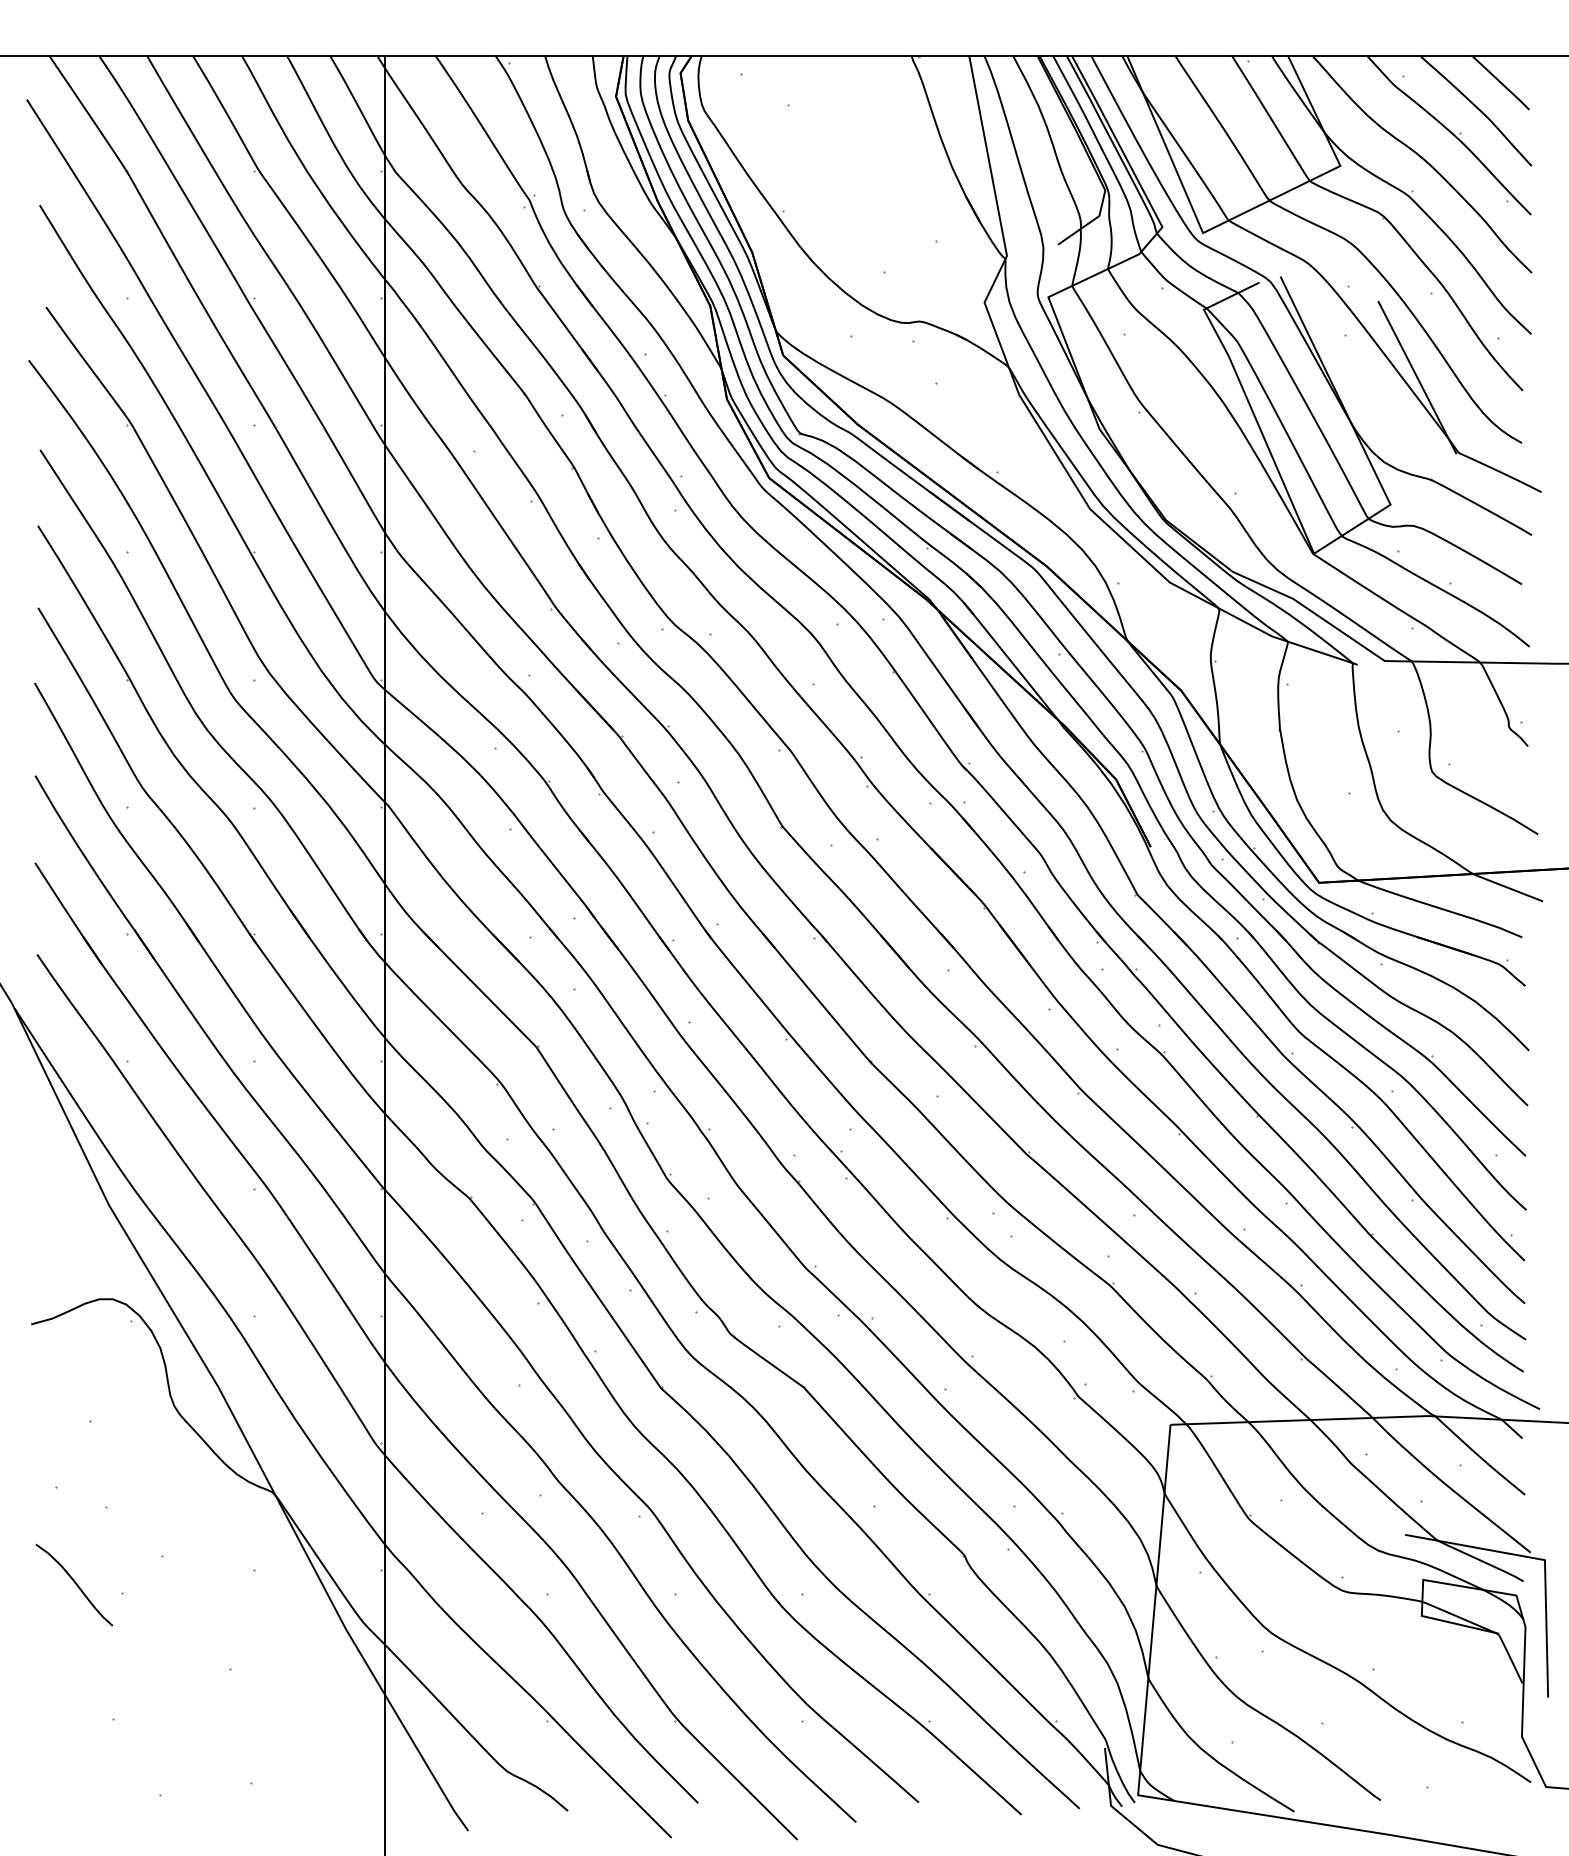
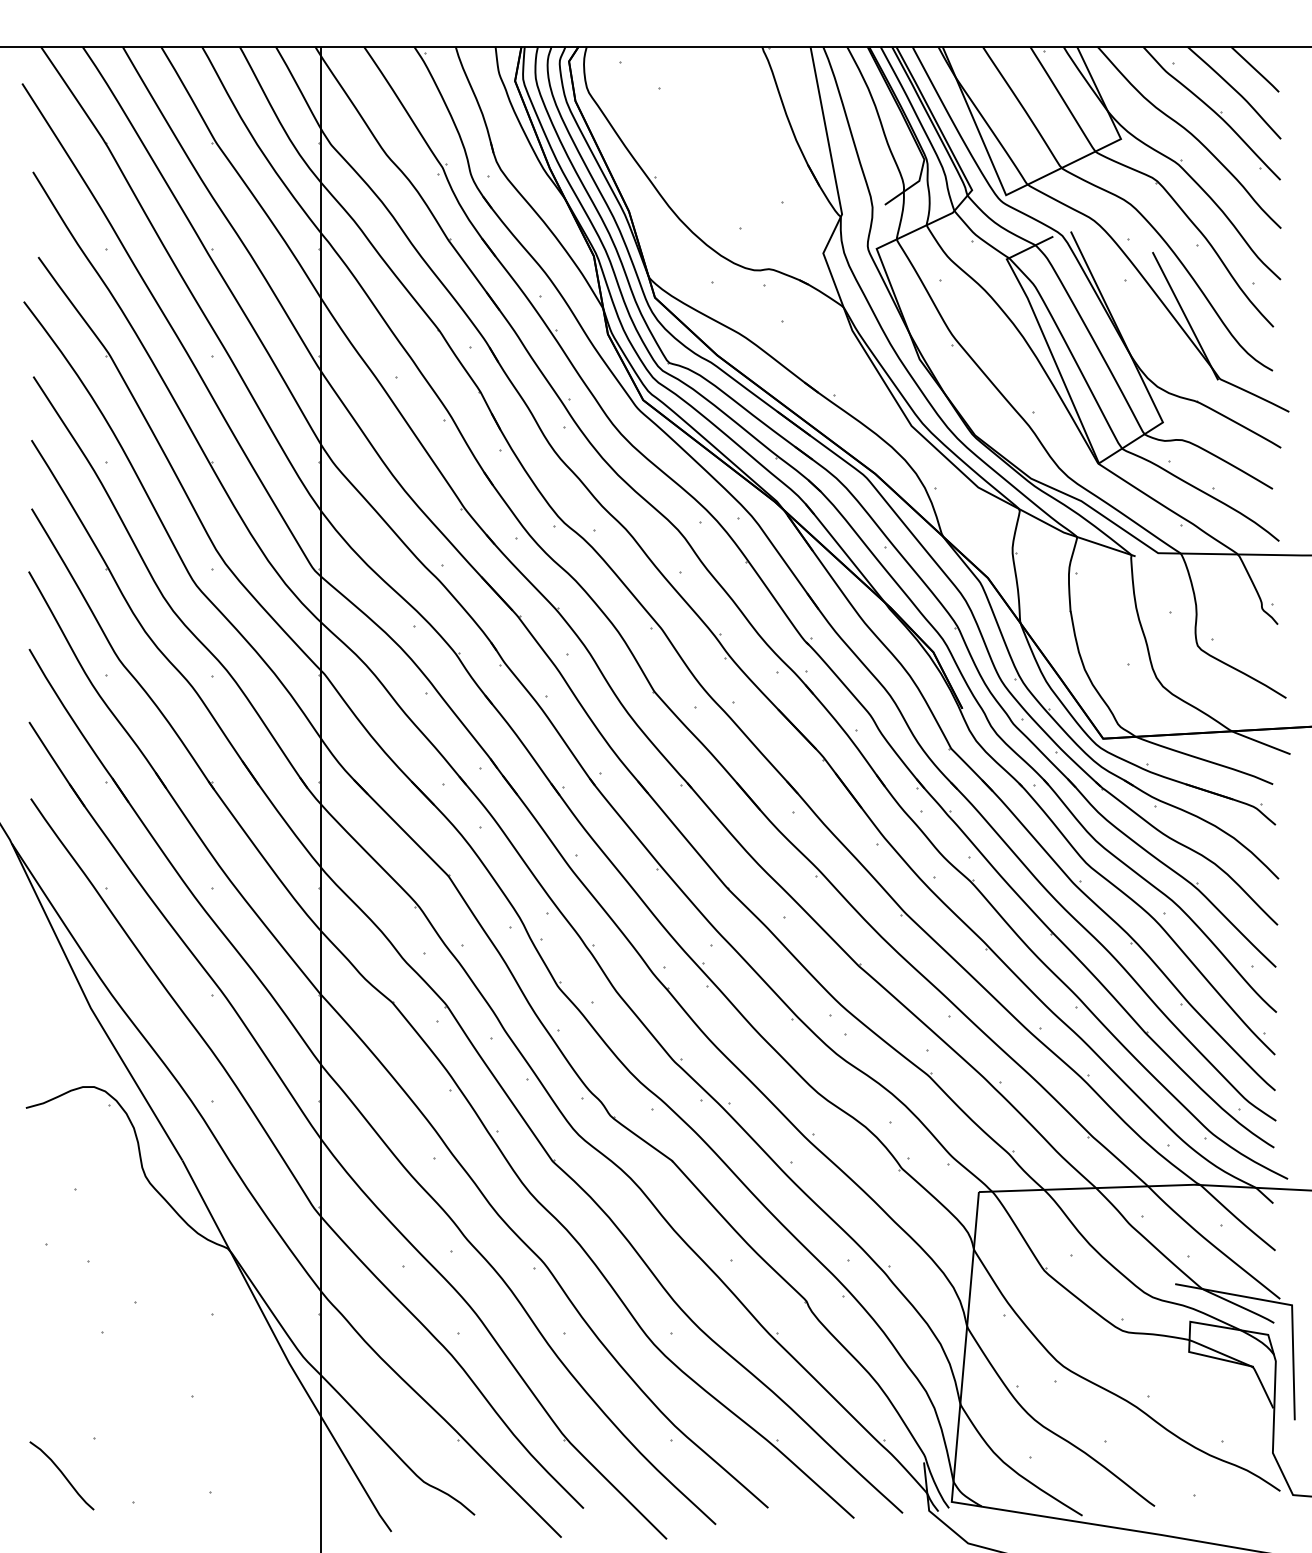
curve: (74, 1583) -> (62, 1474), moved

